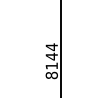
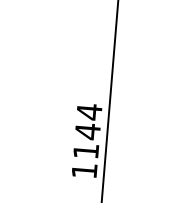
text: (51, 75) -> (83, 170), 8144 -> 1144

